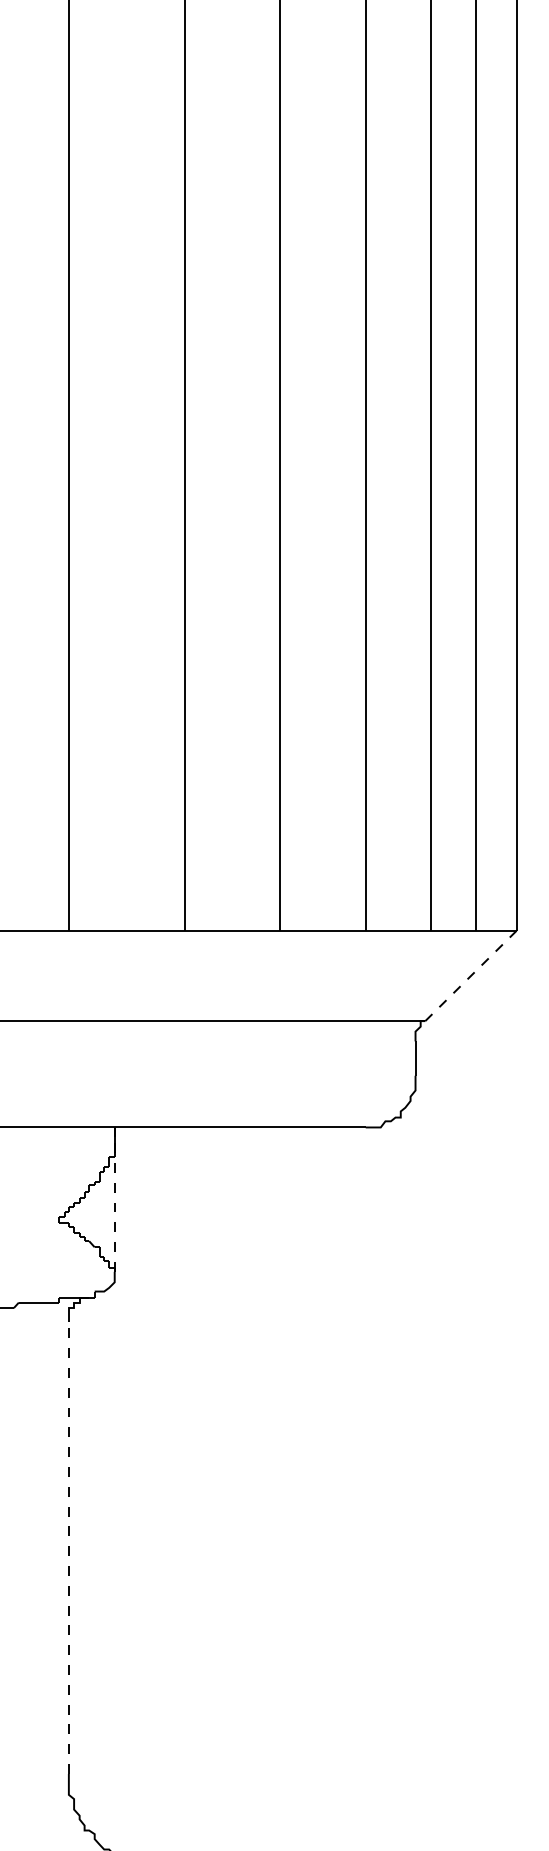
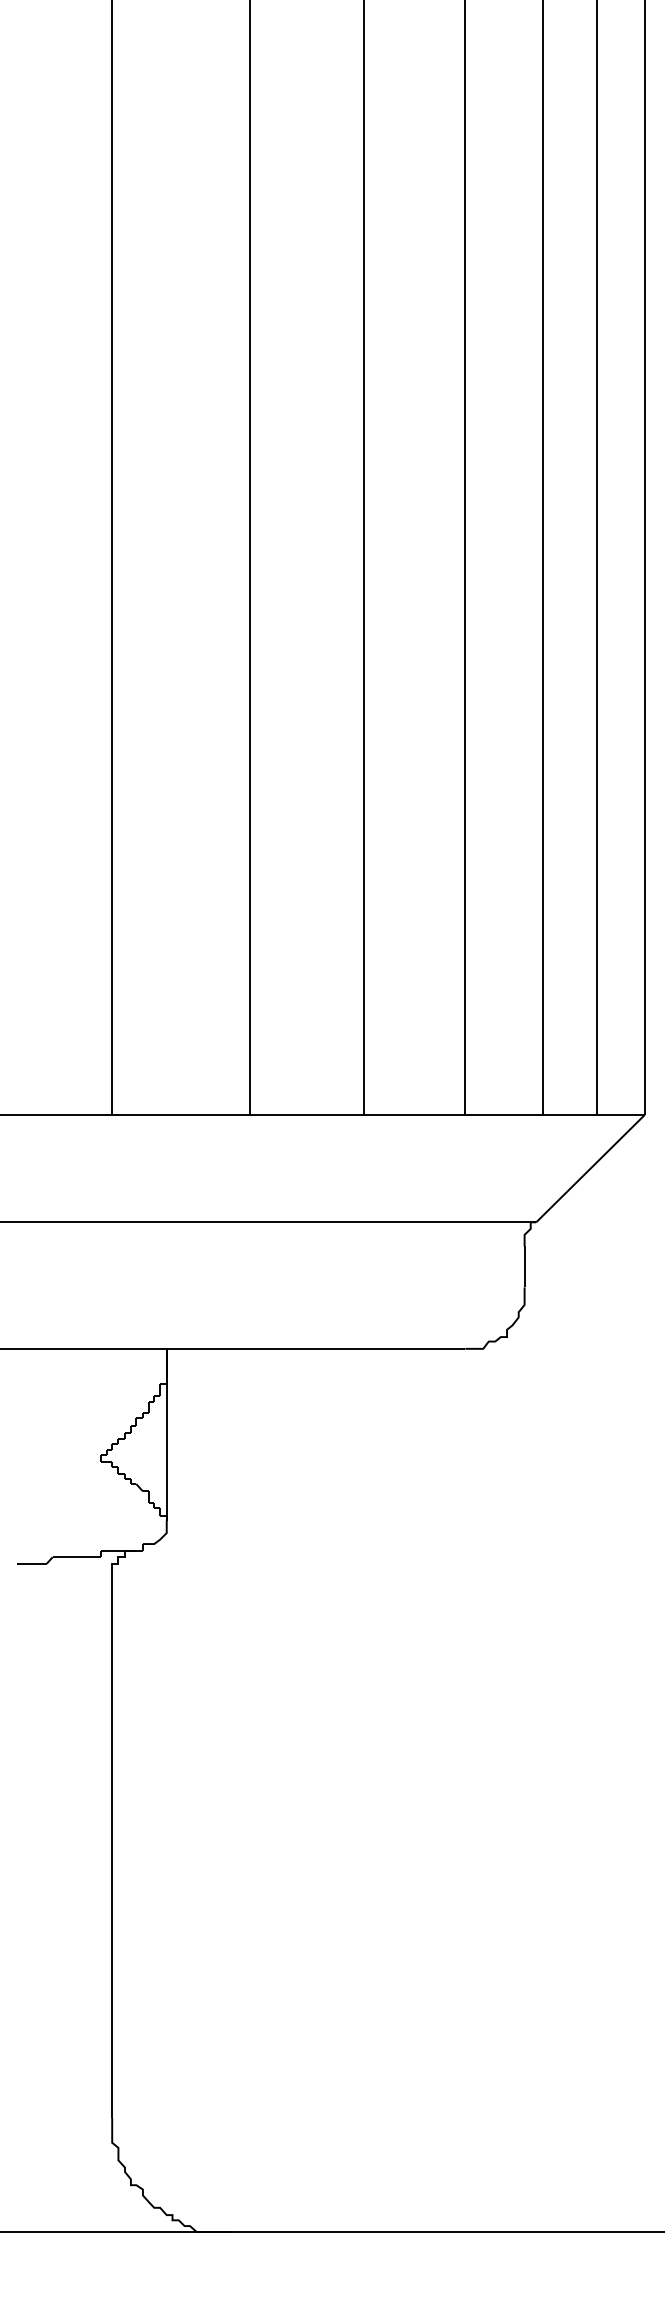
line: (470, 975) -> (590, 1168), dashed -> solid
line: (114, 1204) -> (166, 1440), dashed -> solid
line: (69, 1548) -> (112, 1849), dashed -> solid

